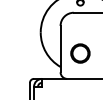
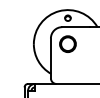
circle: (79, 52) -> (67, 43), moved

